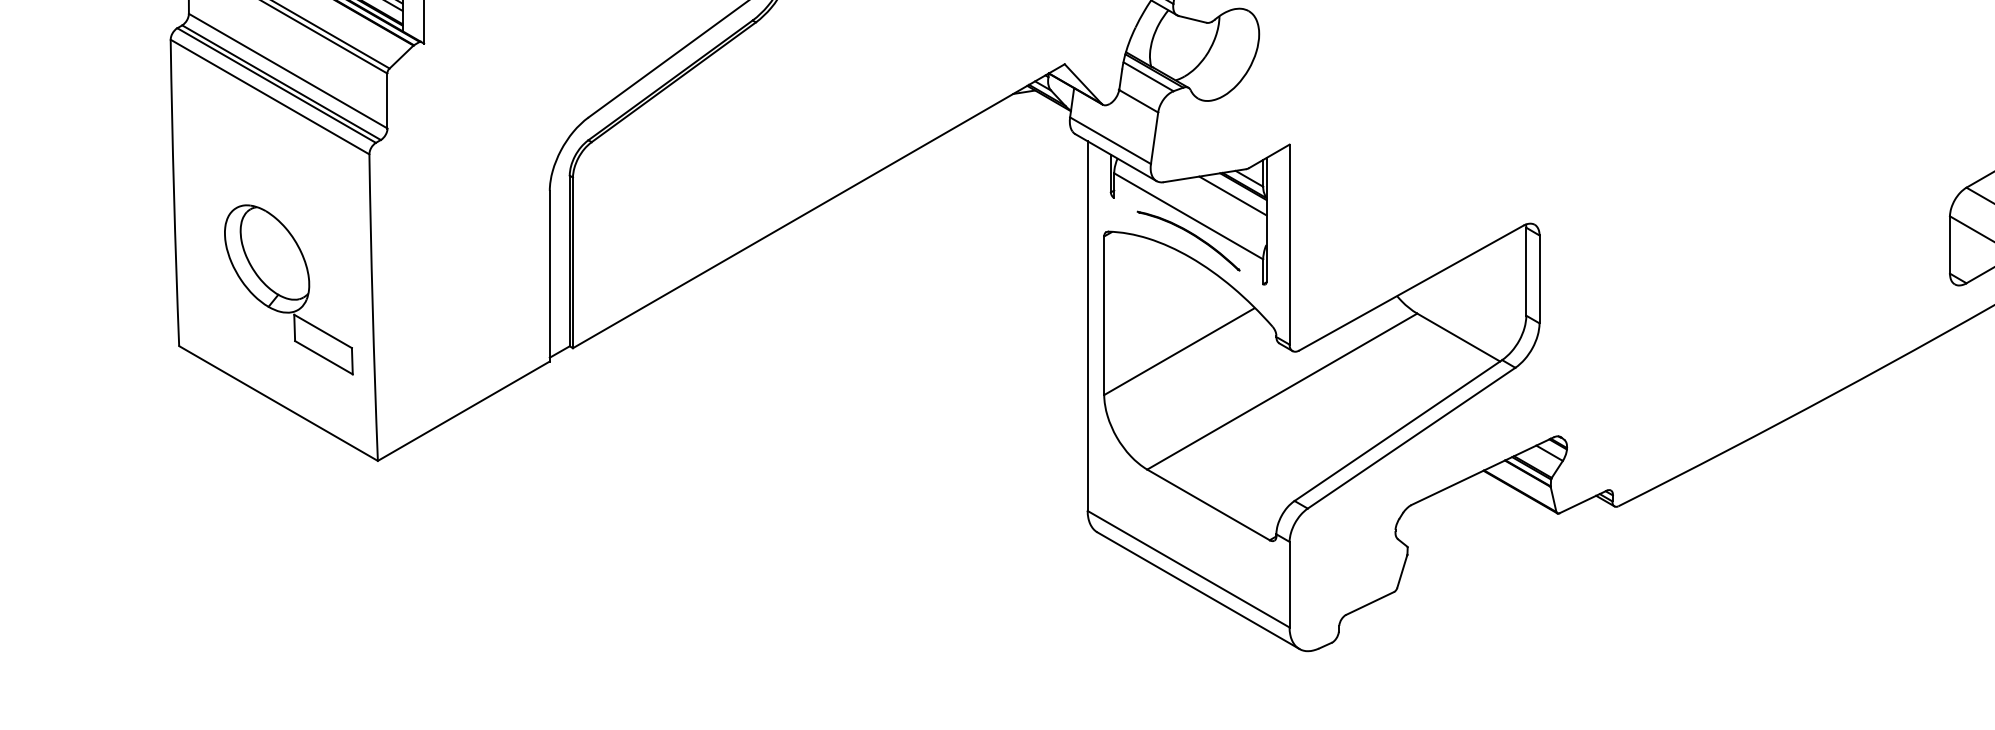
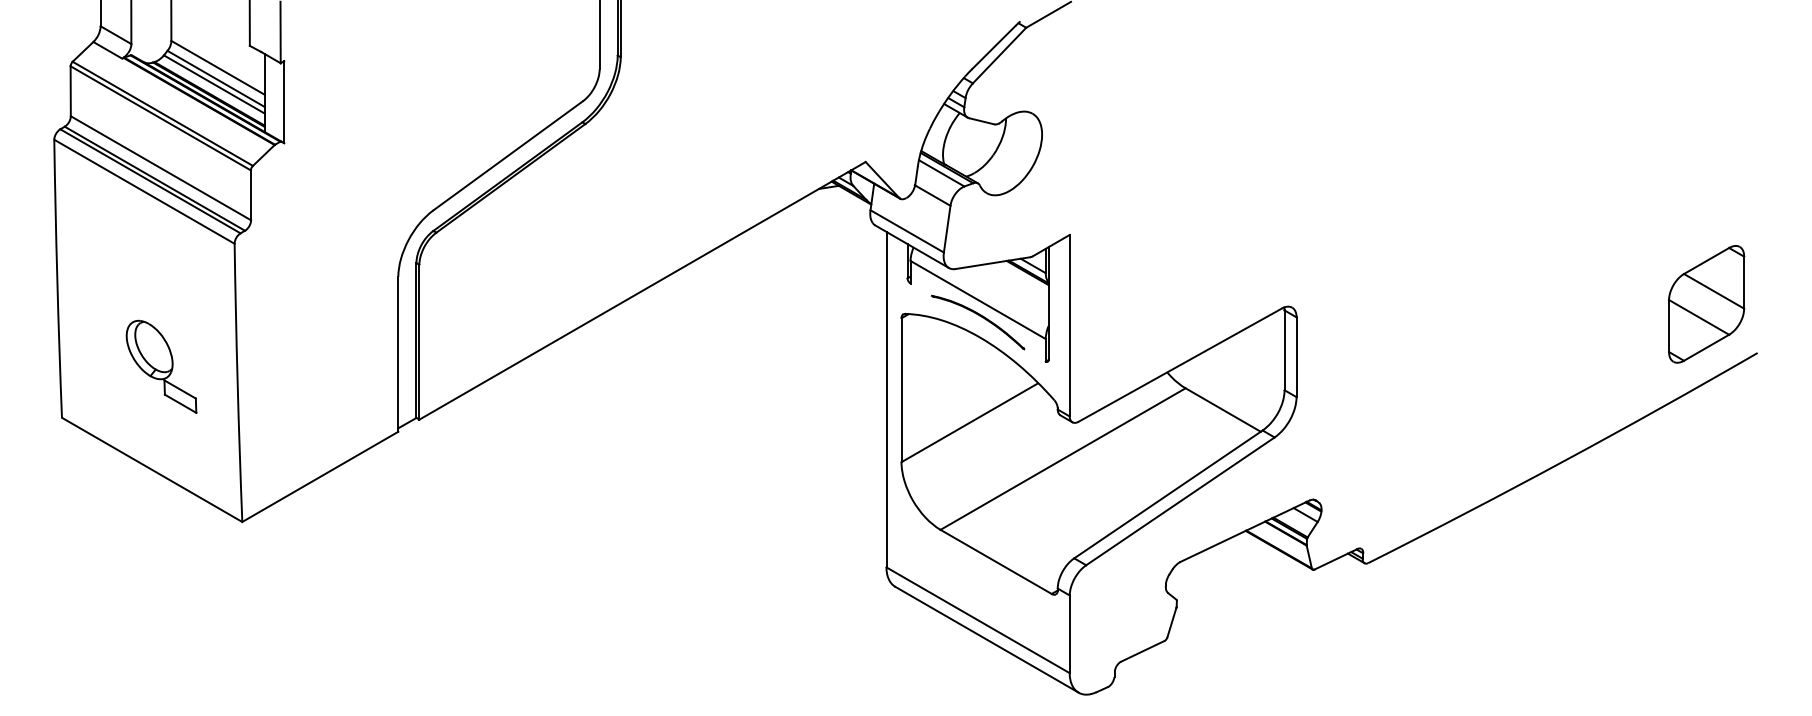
line: (1232, 195) -> (1017, 281), removed
part: (288, 289) -> (161, 366), size x0.6

